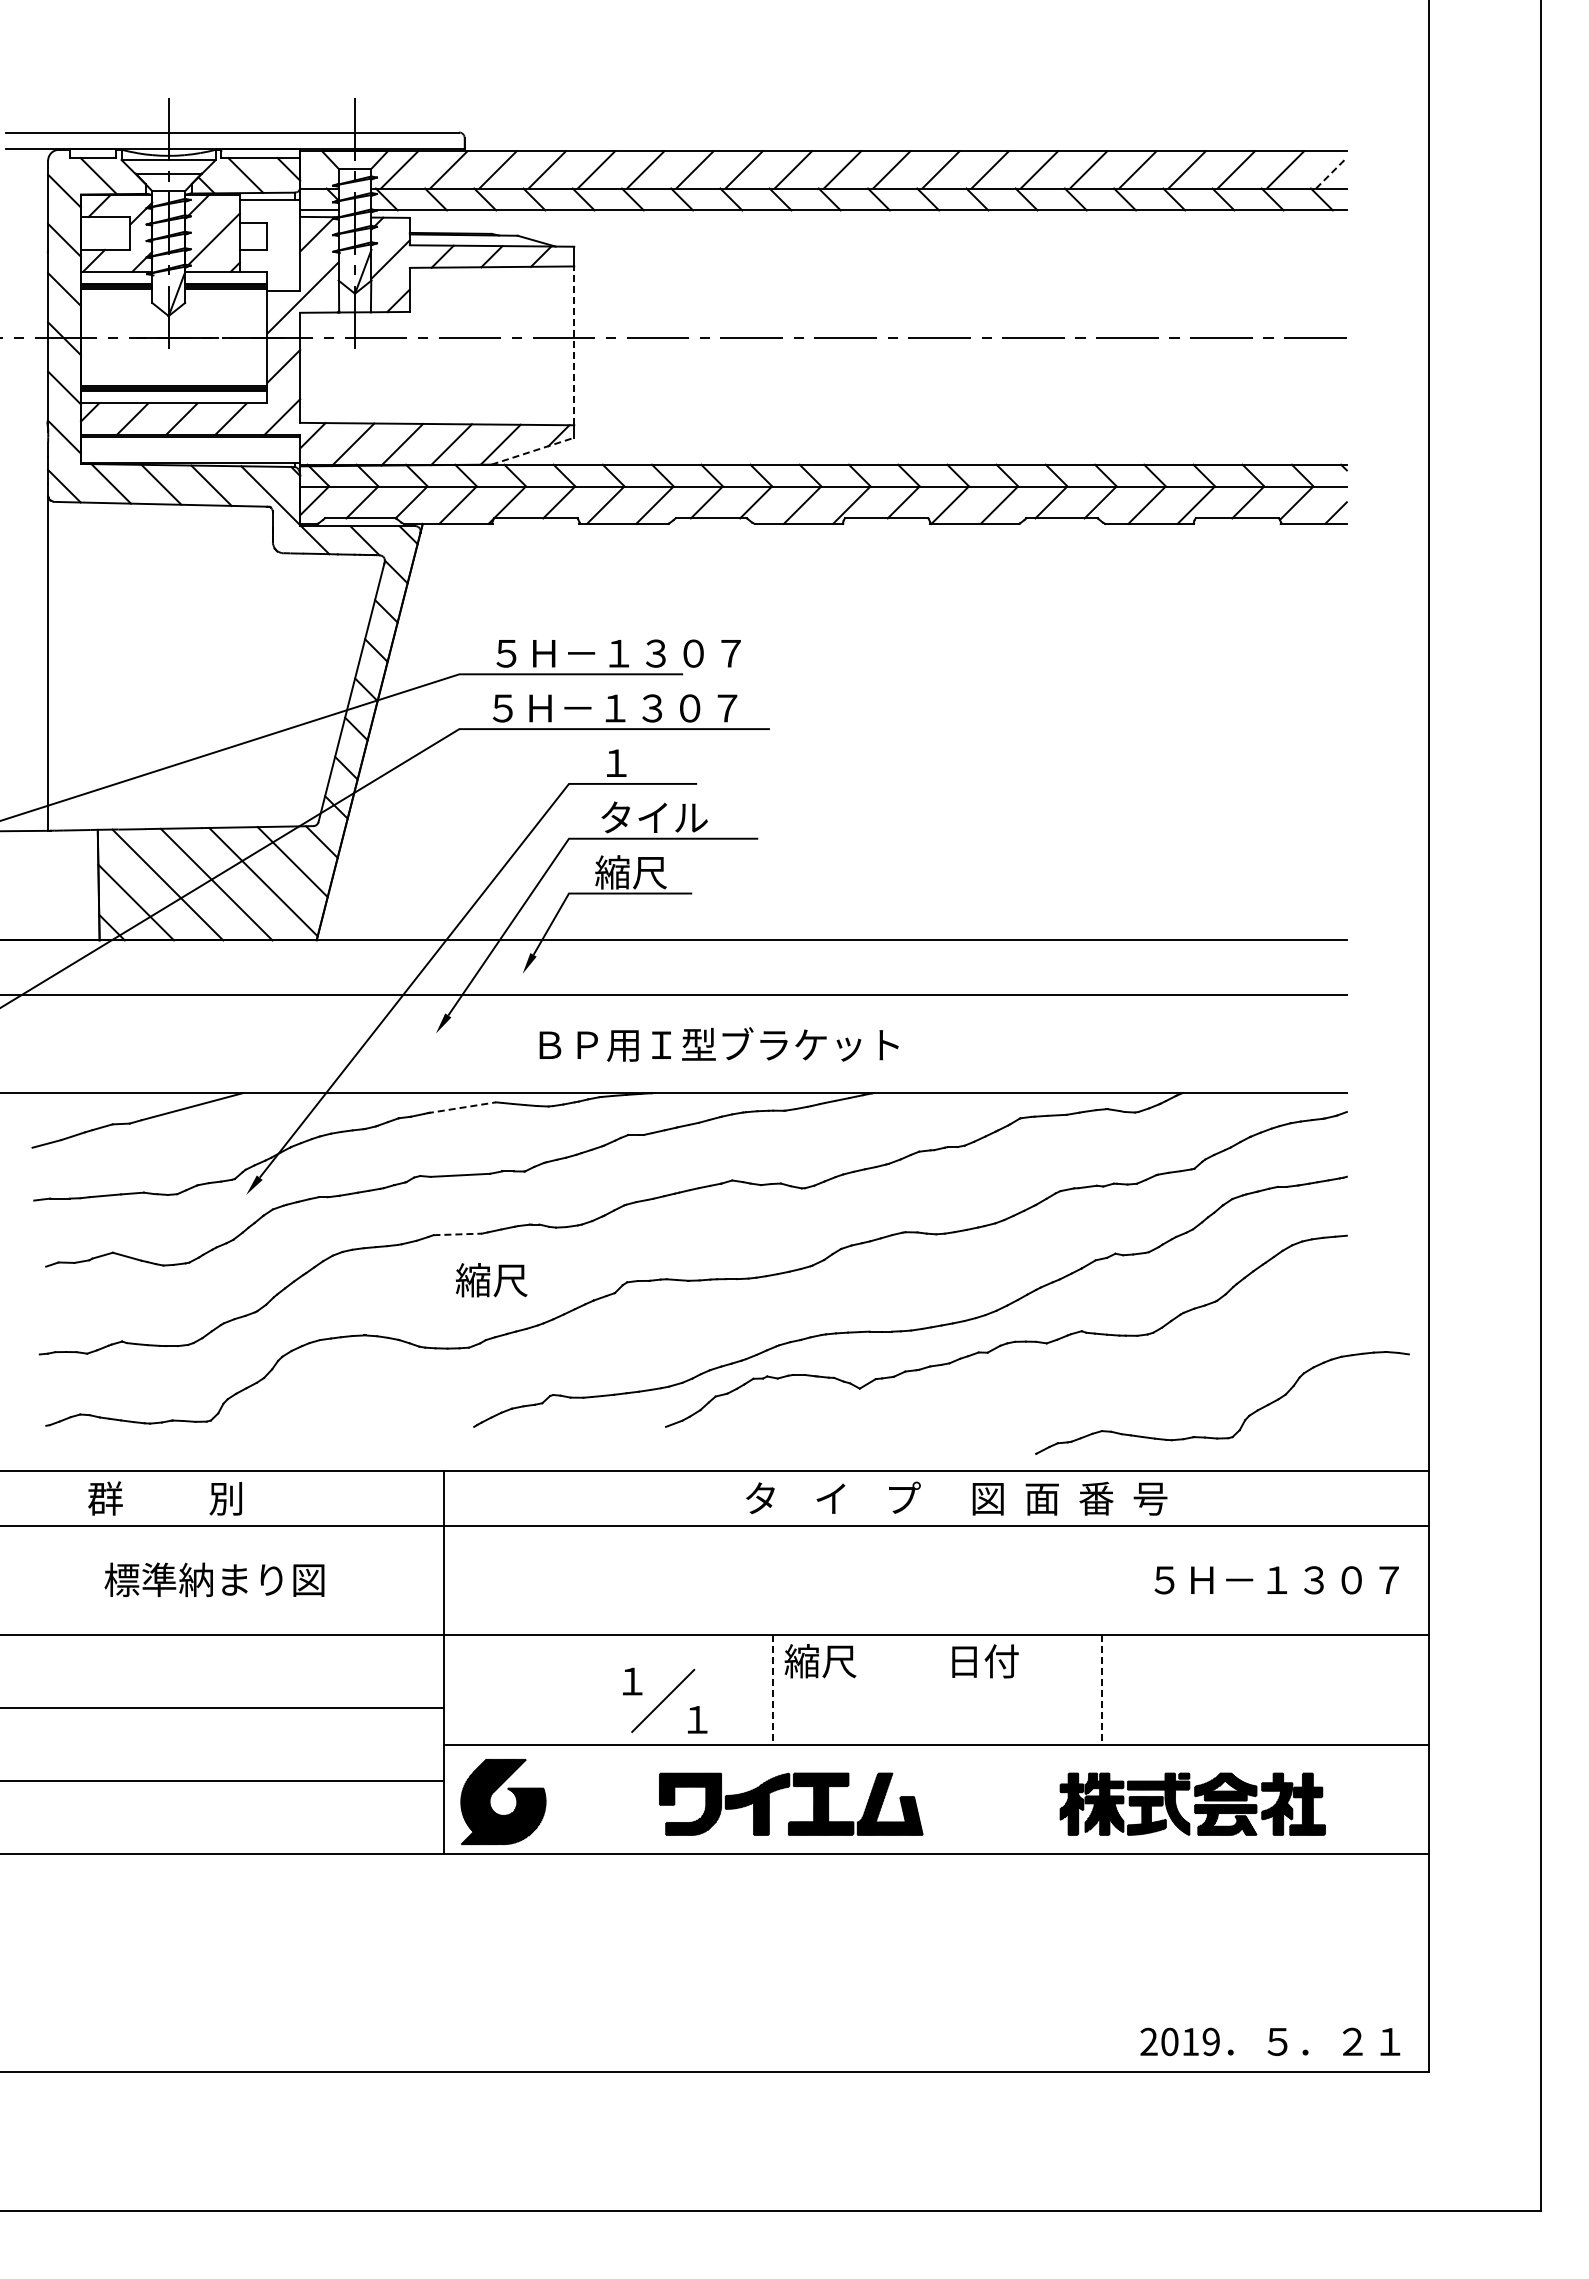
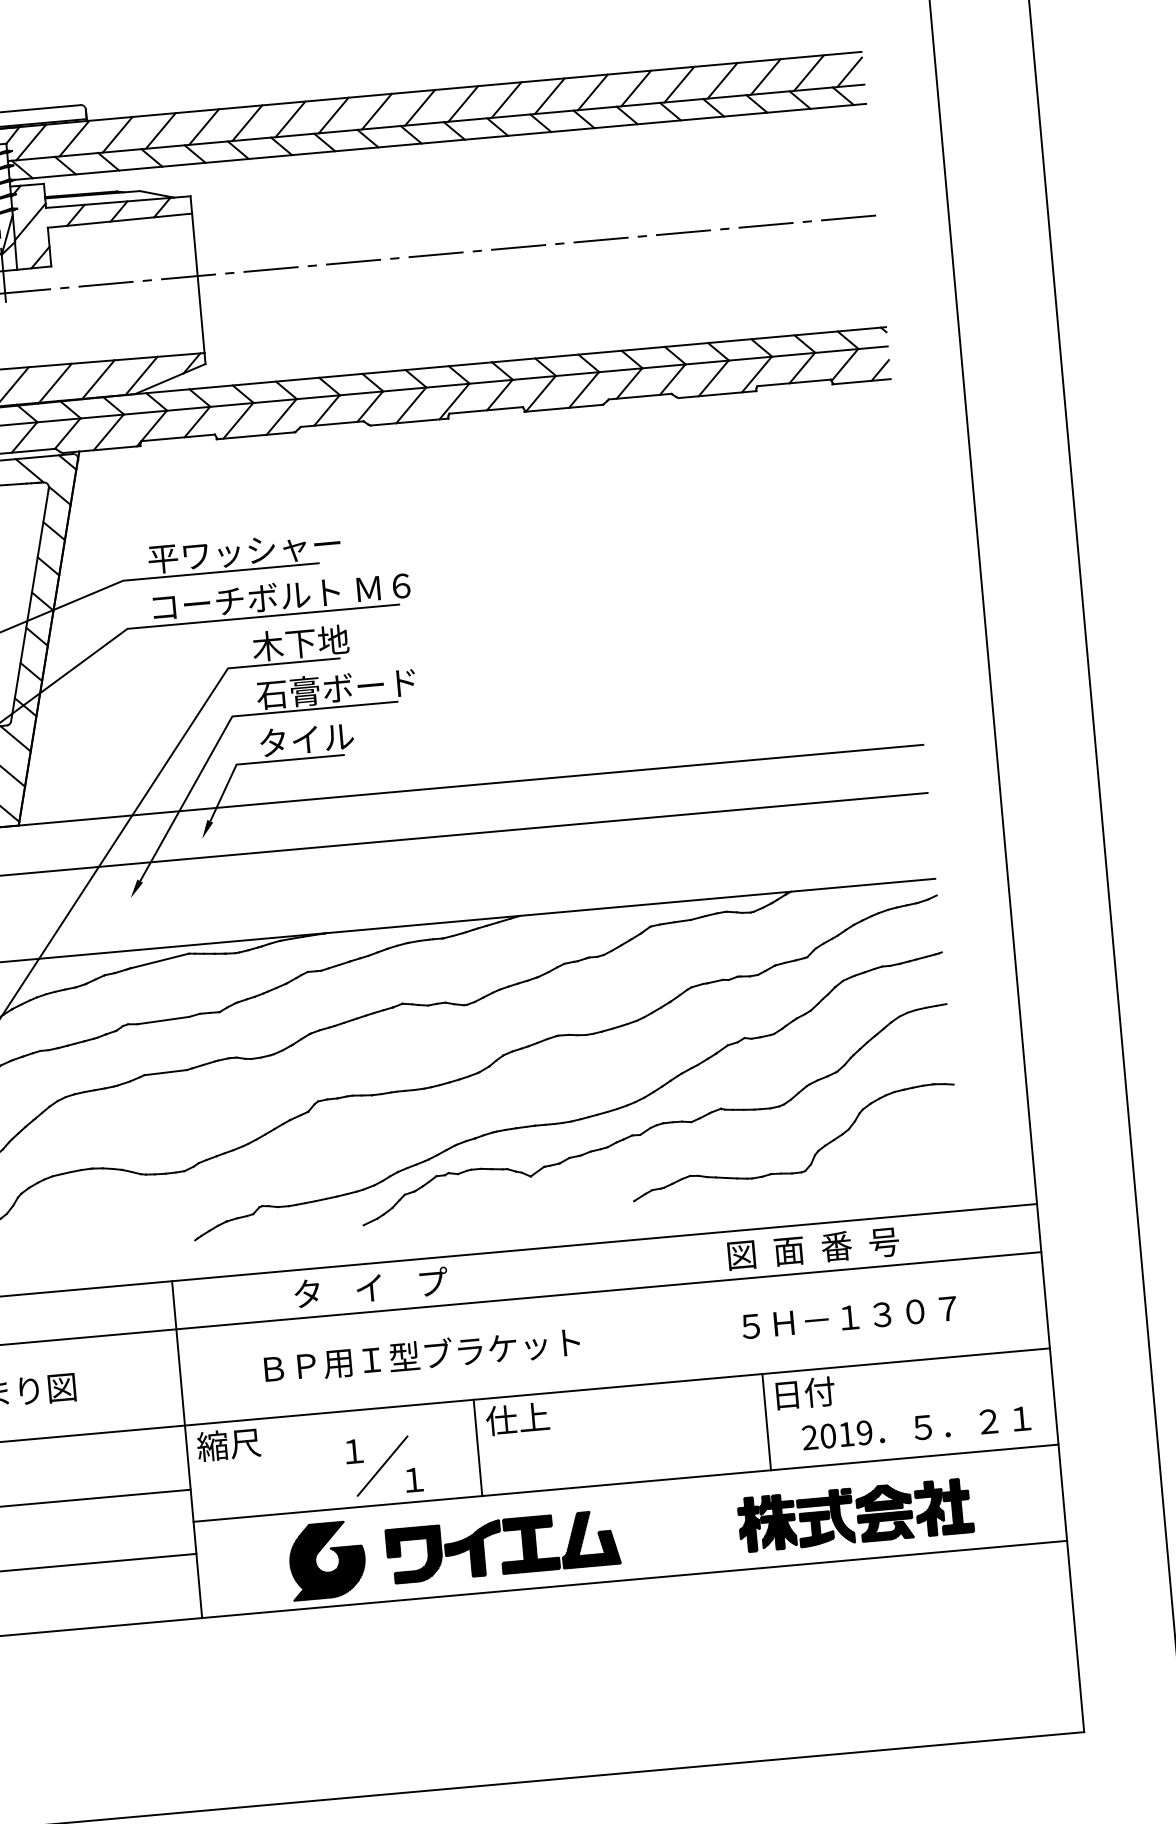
line: (1331, 173) -> (849, 72), dashed -> solid
line: (574, 345) -> (198, 283), dashed -> solid
line: (533, 451) -> (170, 379), dashed -> solid
text: (615, 654) -> (258, 551), ５Ｈ－１３０７ -> 平ワッシャー
text: (636, 707) -> (281, 595), ５Ｈ－１３０７ -> コーチボルト Ｍ６
text: (653, 762) -> (300, 642), １ -> 木下地
text: (689, 817) -> (336, 688), タイル -> 石膏ボード
text: (649, 872) -> (305, 739), 縮尺 -> タイル
text: (718, 1044) -> (421, 1355), moved
line: (462, 1107) -> (159, 960), dashed -> solid
line: (458, 1234) -> (166, 1072), dashed -> solid
text: (491, 1280) -> (228, 1444), moved
part: (1243, 1420) -> (813, 1155), moved
text: (833, 1497) -> (371, 1287), moved
text: (1069, 1498) -> (813, 1248), moved
text: (1276, 1580) -> (849, 1317), moved
text: (820, 1661) -> (517, 1419), 縮尺 -> 仕上
text: (985, 1661) -> (805, 1393), moved
line: (772, 1689) -> (477, 1447), dashed -> solid
line: (1101, 1689) -> (766, 1421), dashed -> solid
part: (508, 1790) -> (331, 1550), moved
text: (1270, 2041) -> (916, 1427), moved

